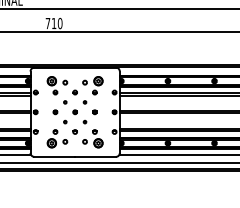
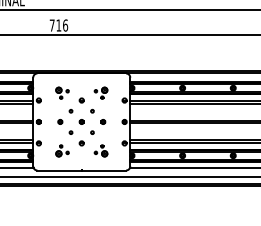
text: (60, 23) -> (65, 25), 710 -> 716
part: (57, 85) -> (62, 92), size x0.6
part: (92, 85) -> (100, 92), size x0.6
part: (57, 138) -> (62, 150), size x0.6
part: (92, 138) -> (100, 150), size x0.6

